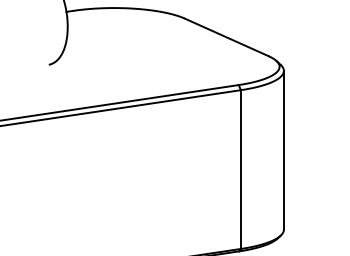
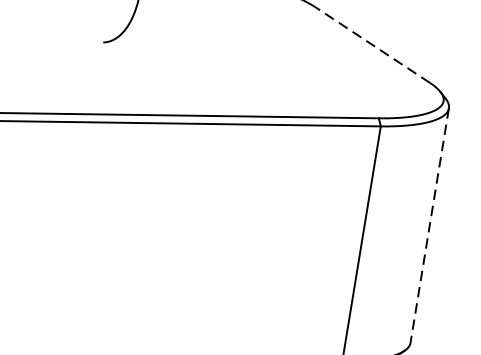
line: (226, 37) -> (372, 45), solid -> dashed
line: (283, 150) -> (429, 225), solid -> dashed

